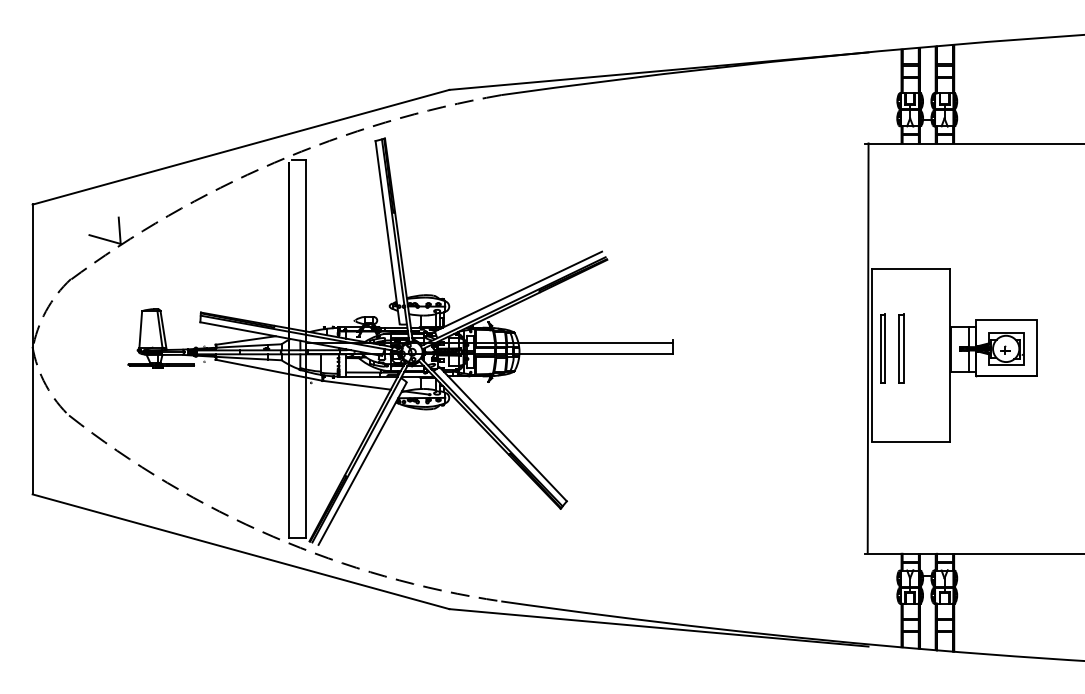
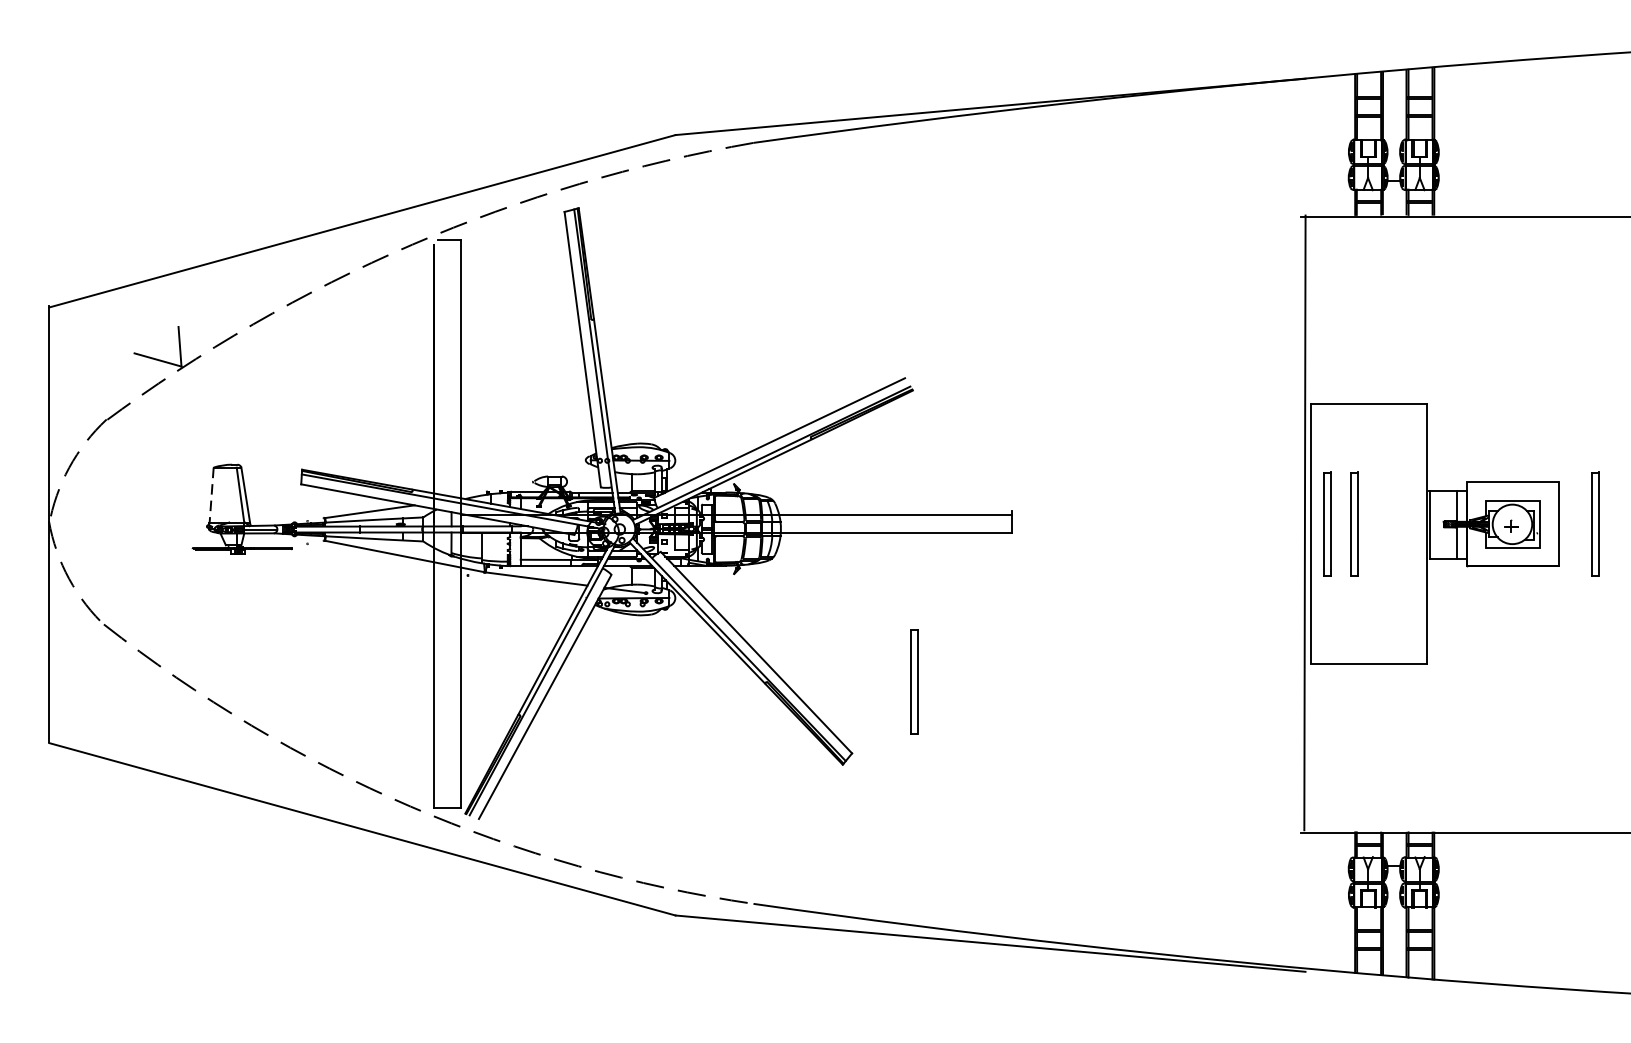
line: (140, 329) -> (211, 495), solid -> dashed
part: (1061, 348) -> (1595, 523), added
part: (607, 453) -> (913, 681), added

